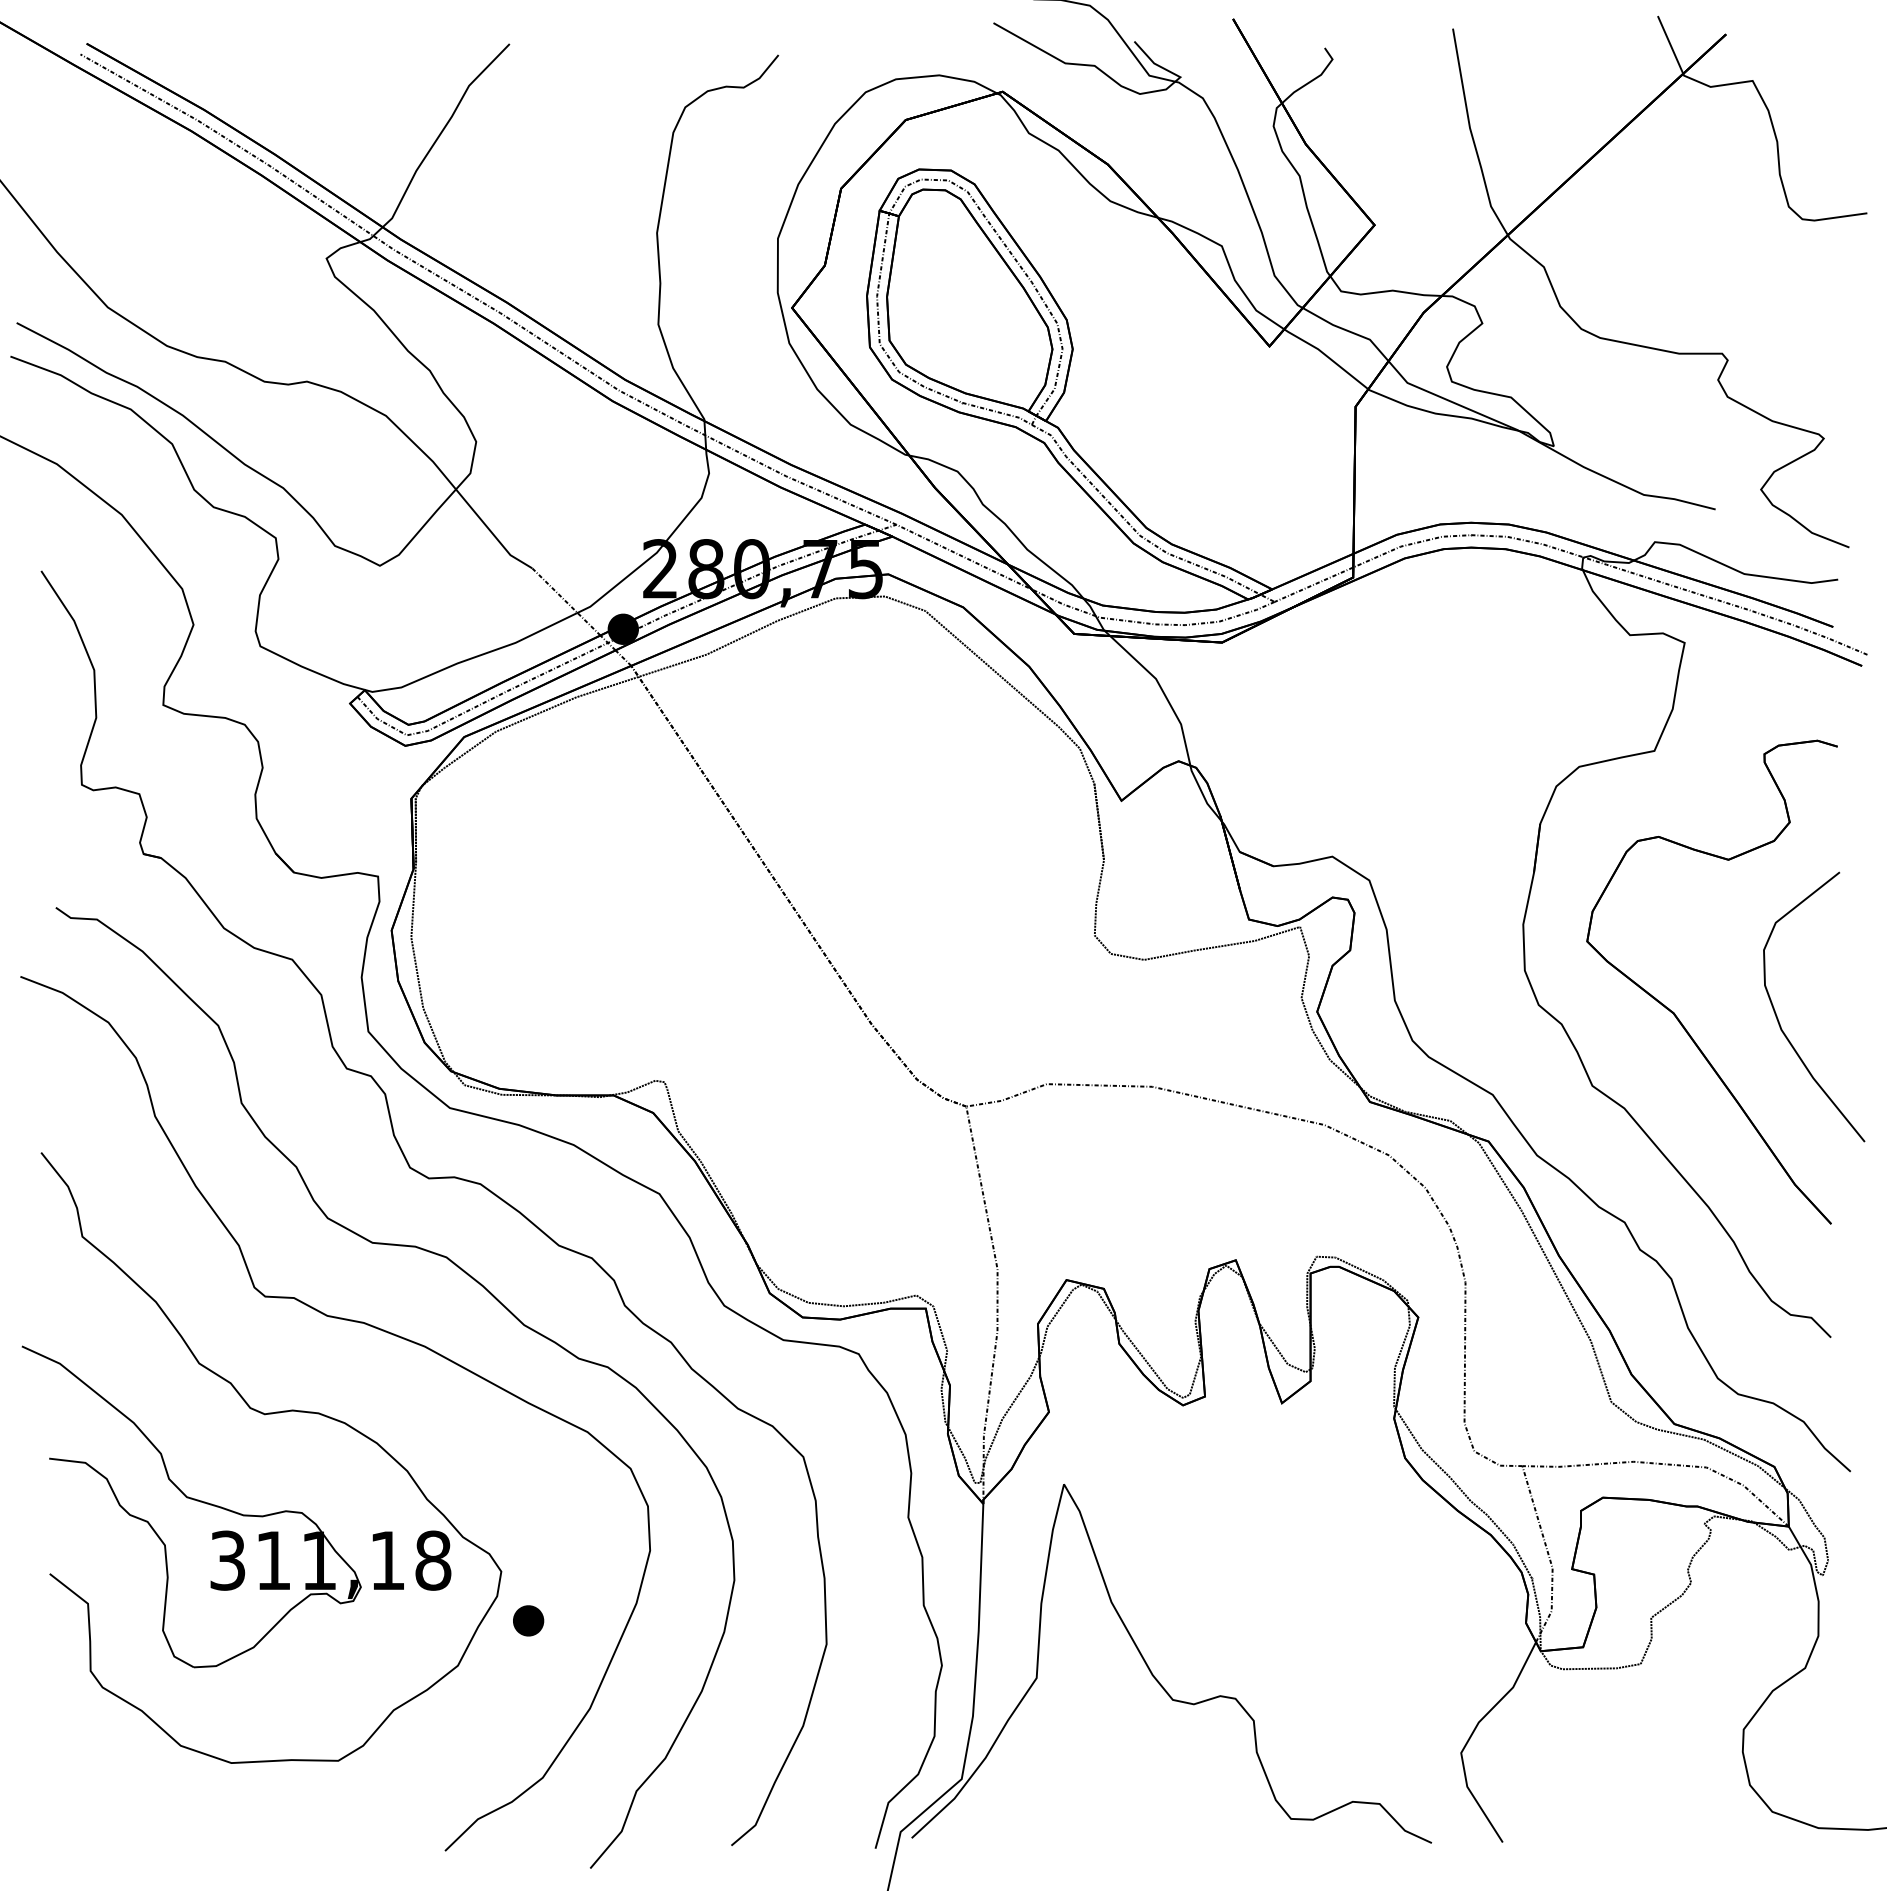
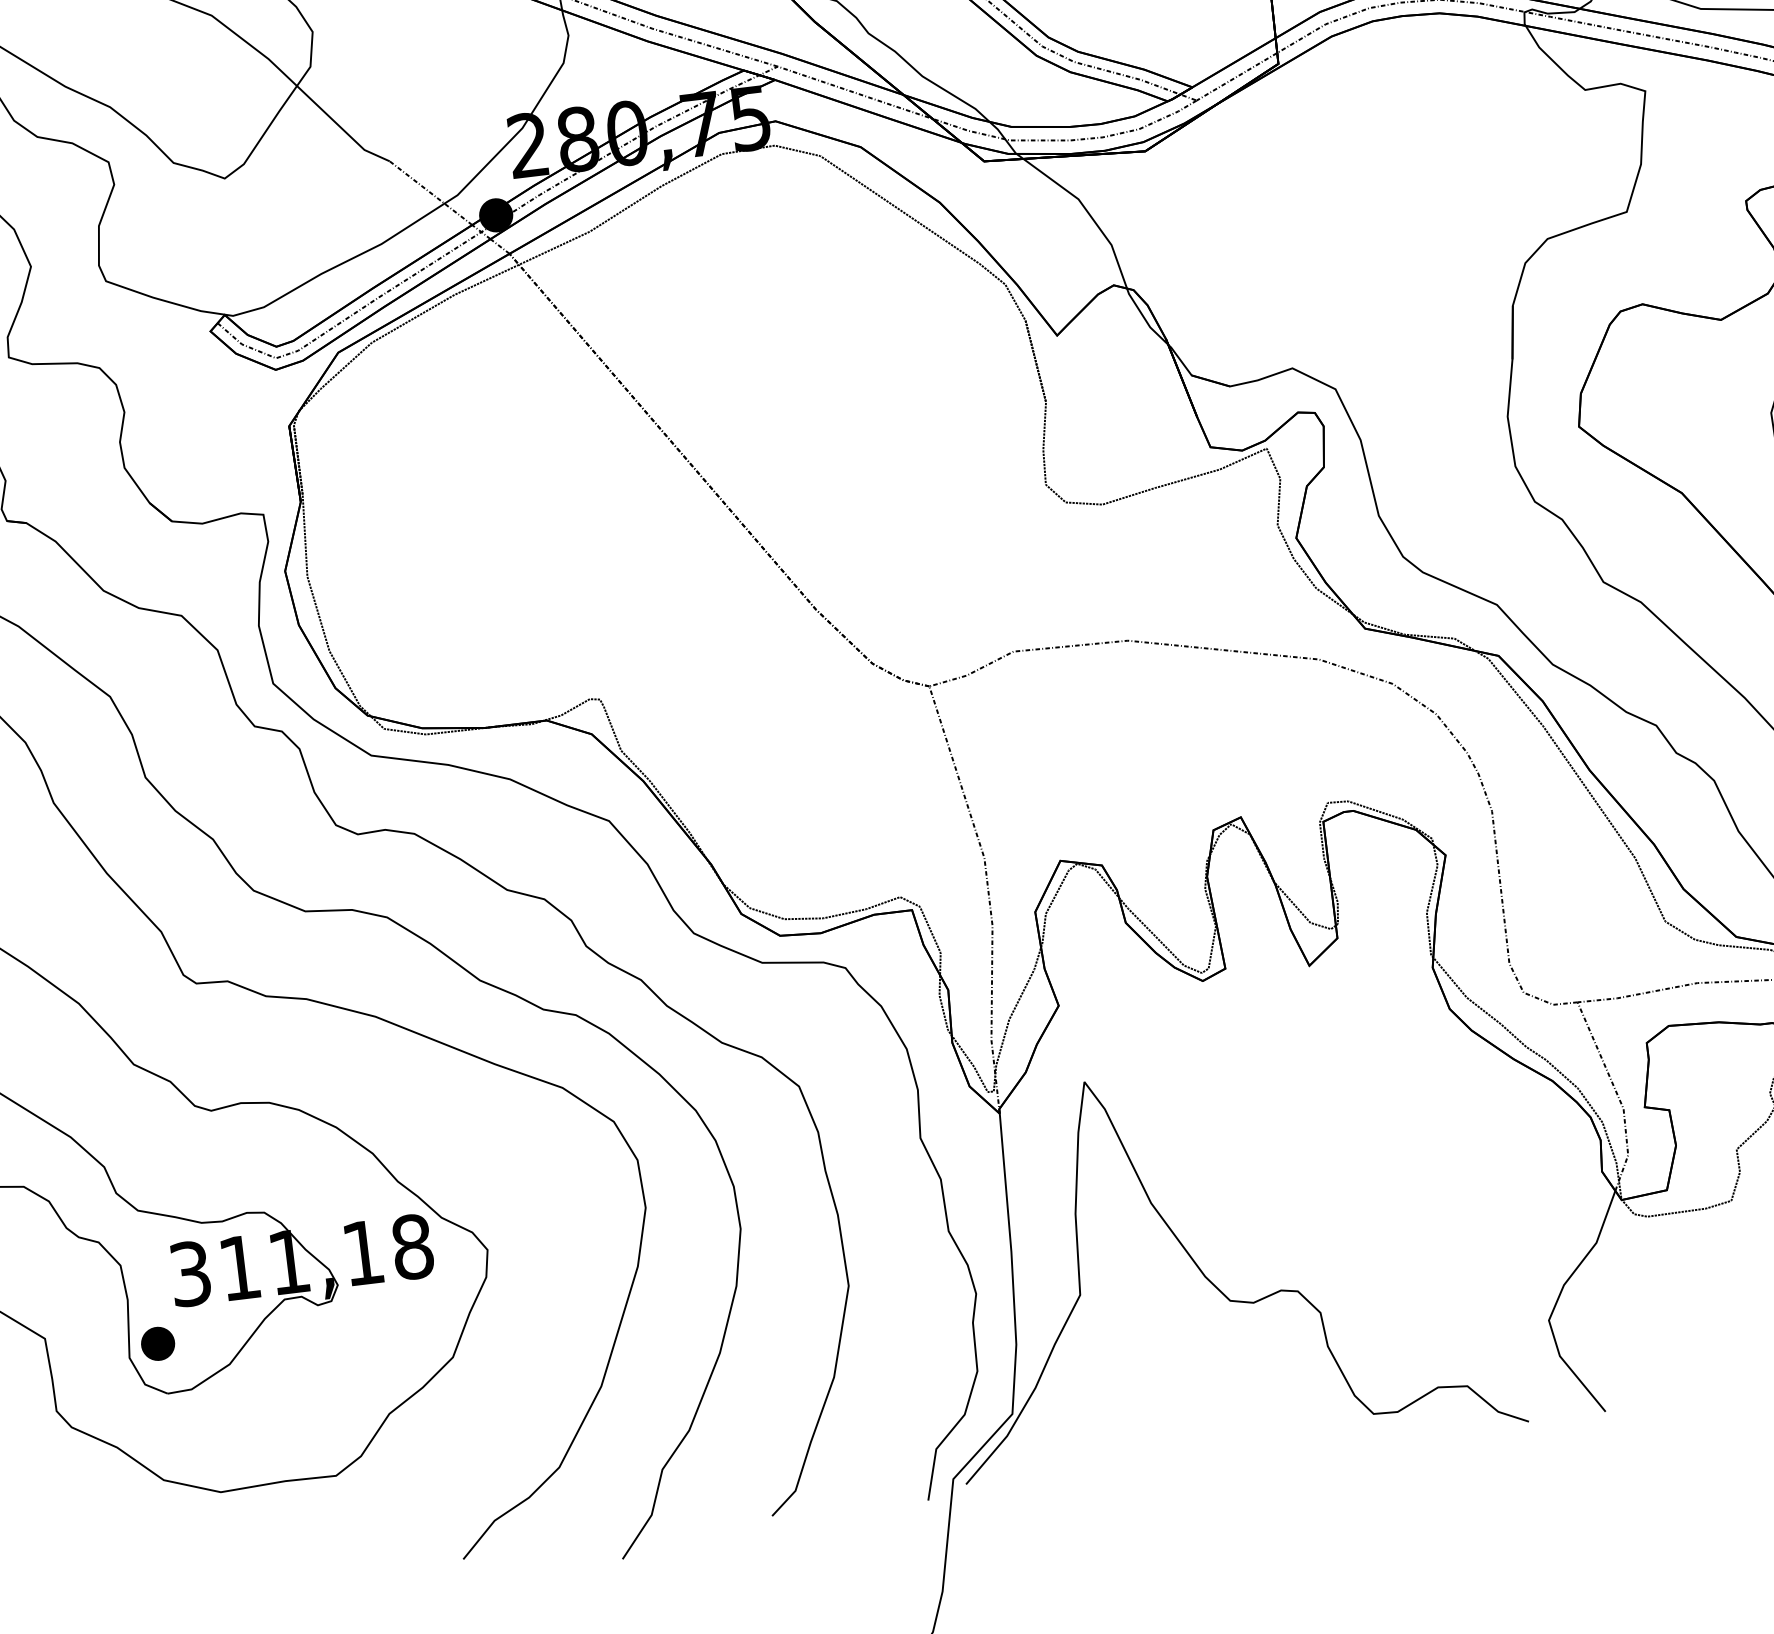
part: (528, 1620) -> (157, 1343), moved

